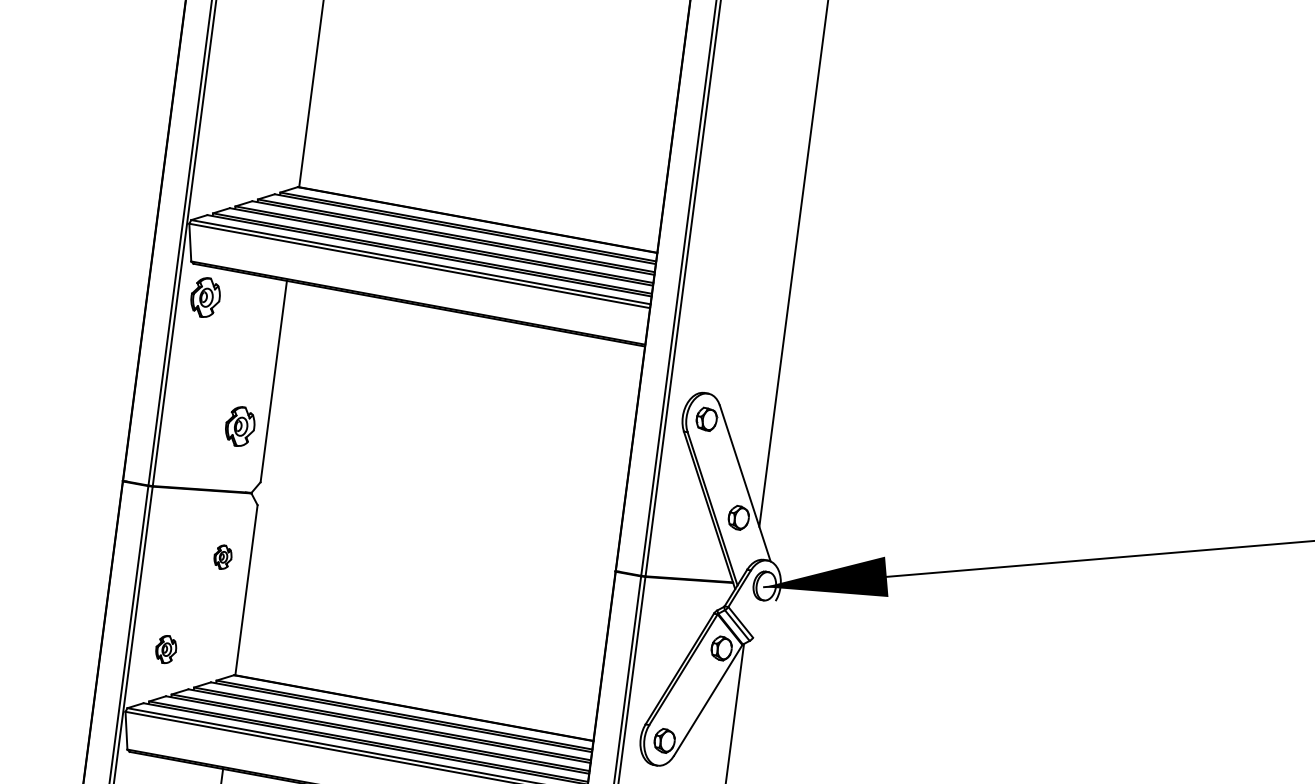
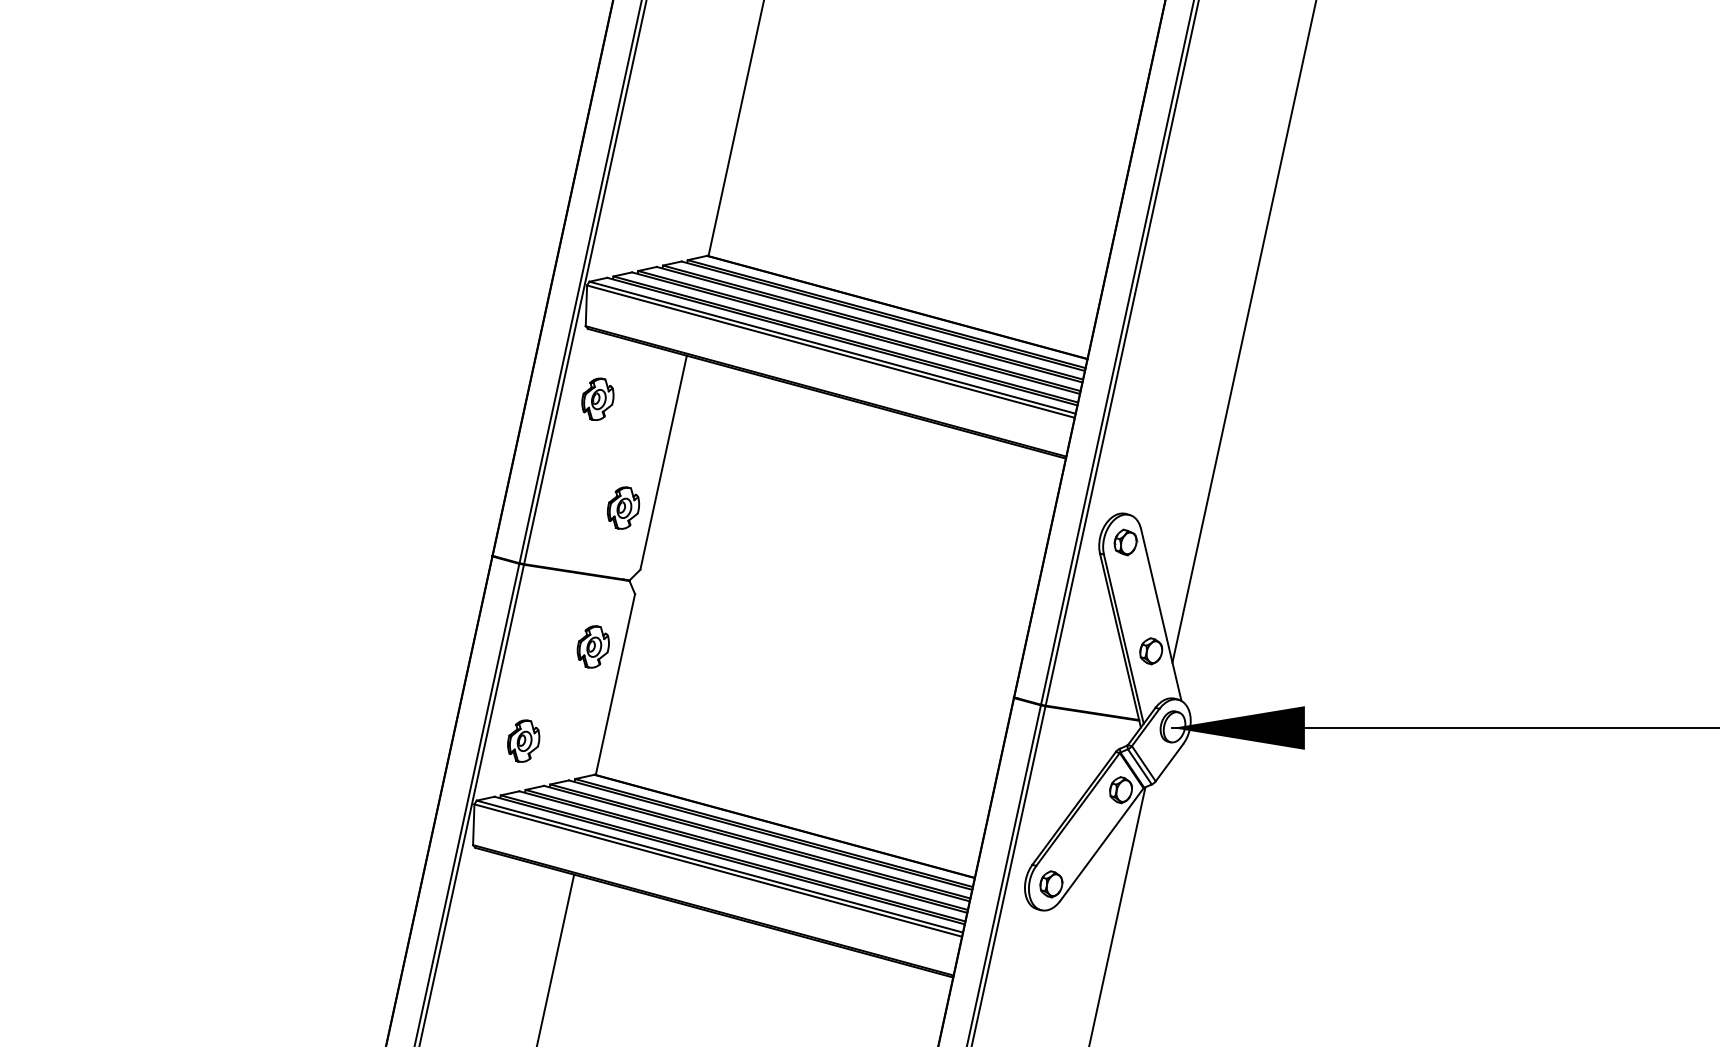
part: (205, 296) -> (597, 398), moved
part: (222, 556) -> (592, 646), size x1.67
line: (764, 619) -> (1169, 762), added
part: (165, 649) -> (523, 740), size x1.43

